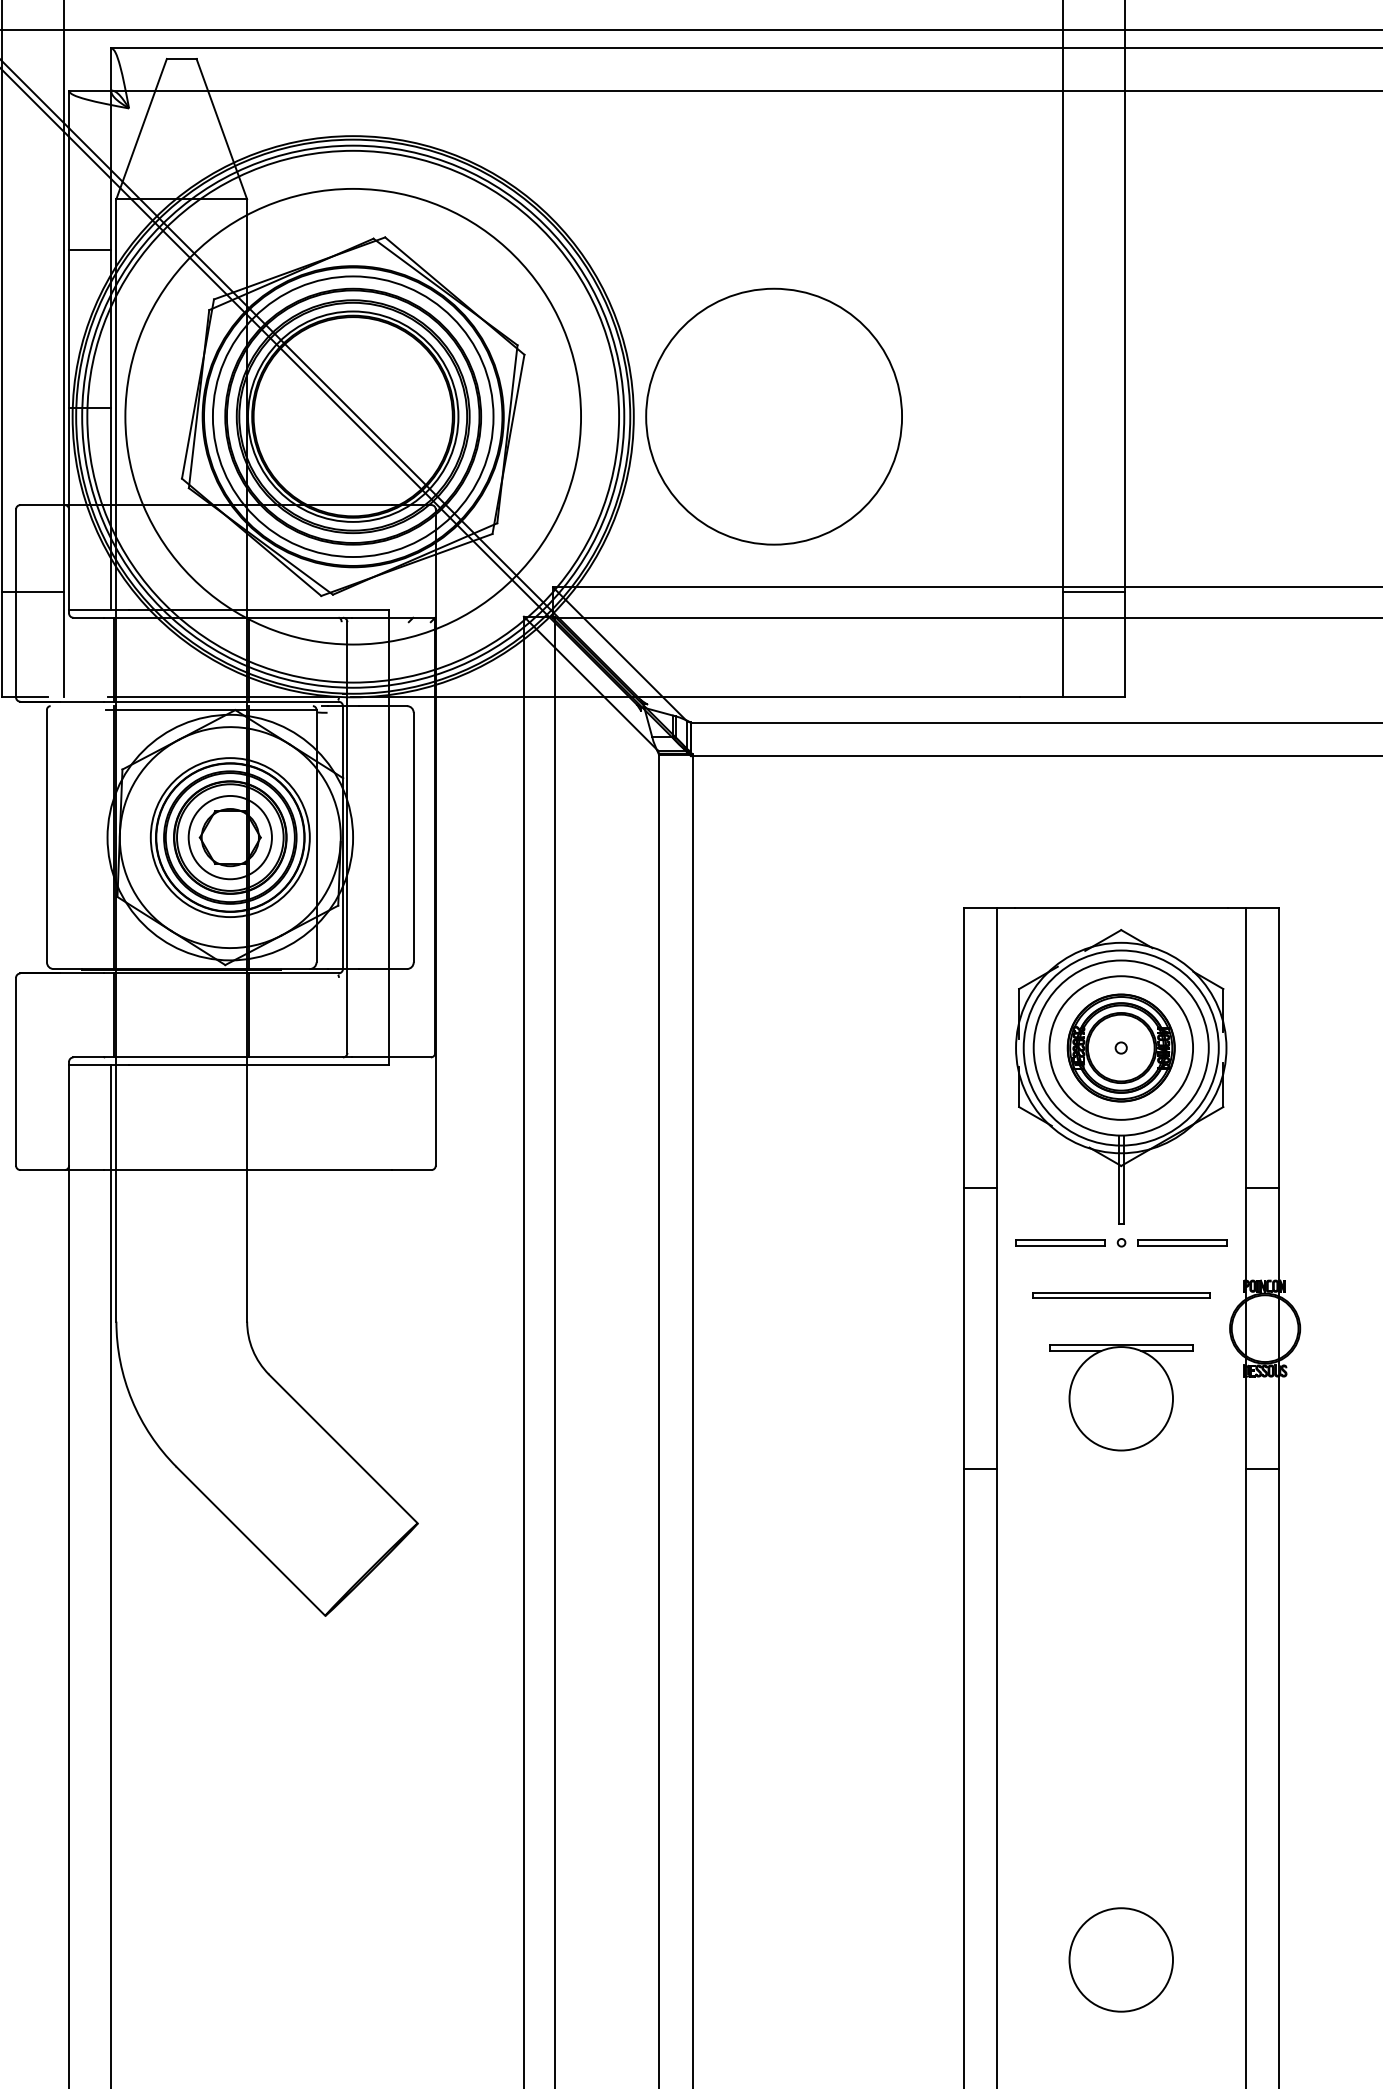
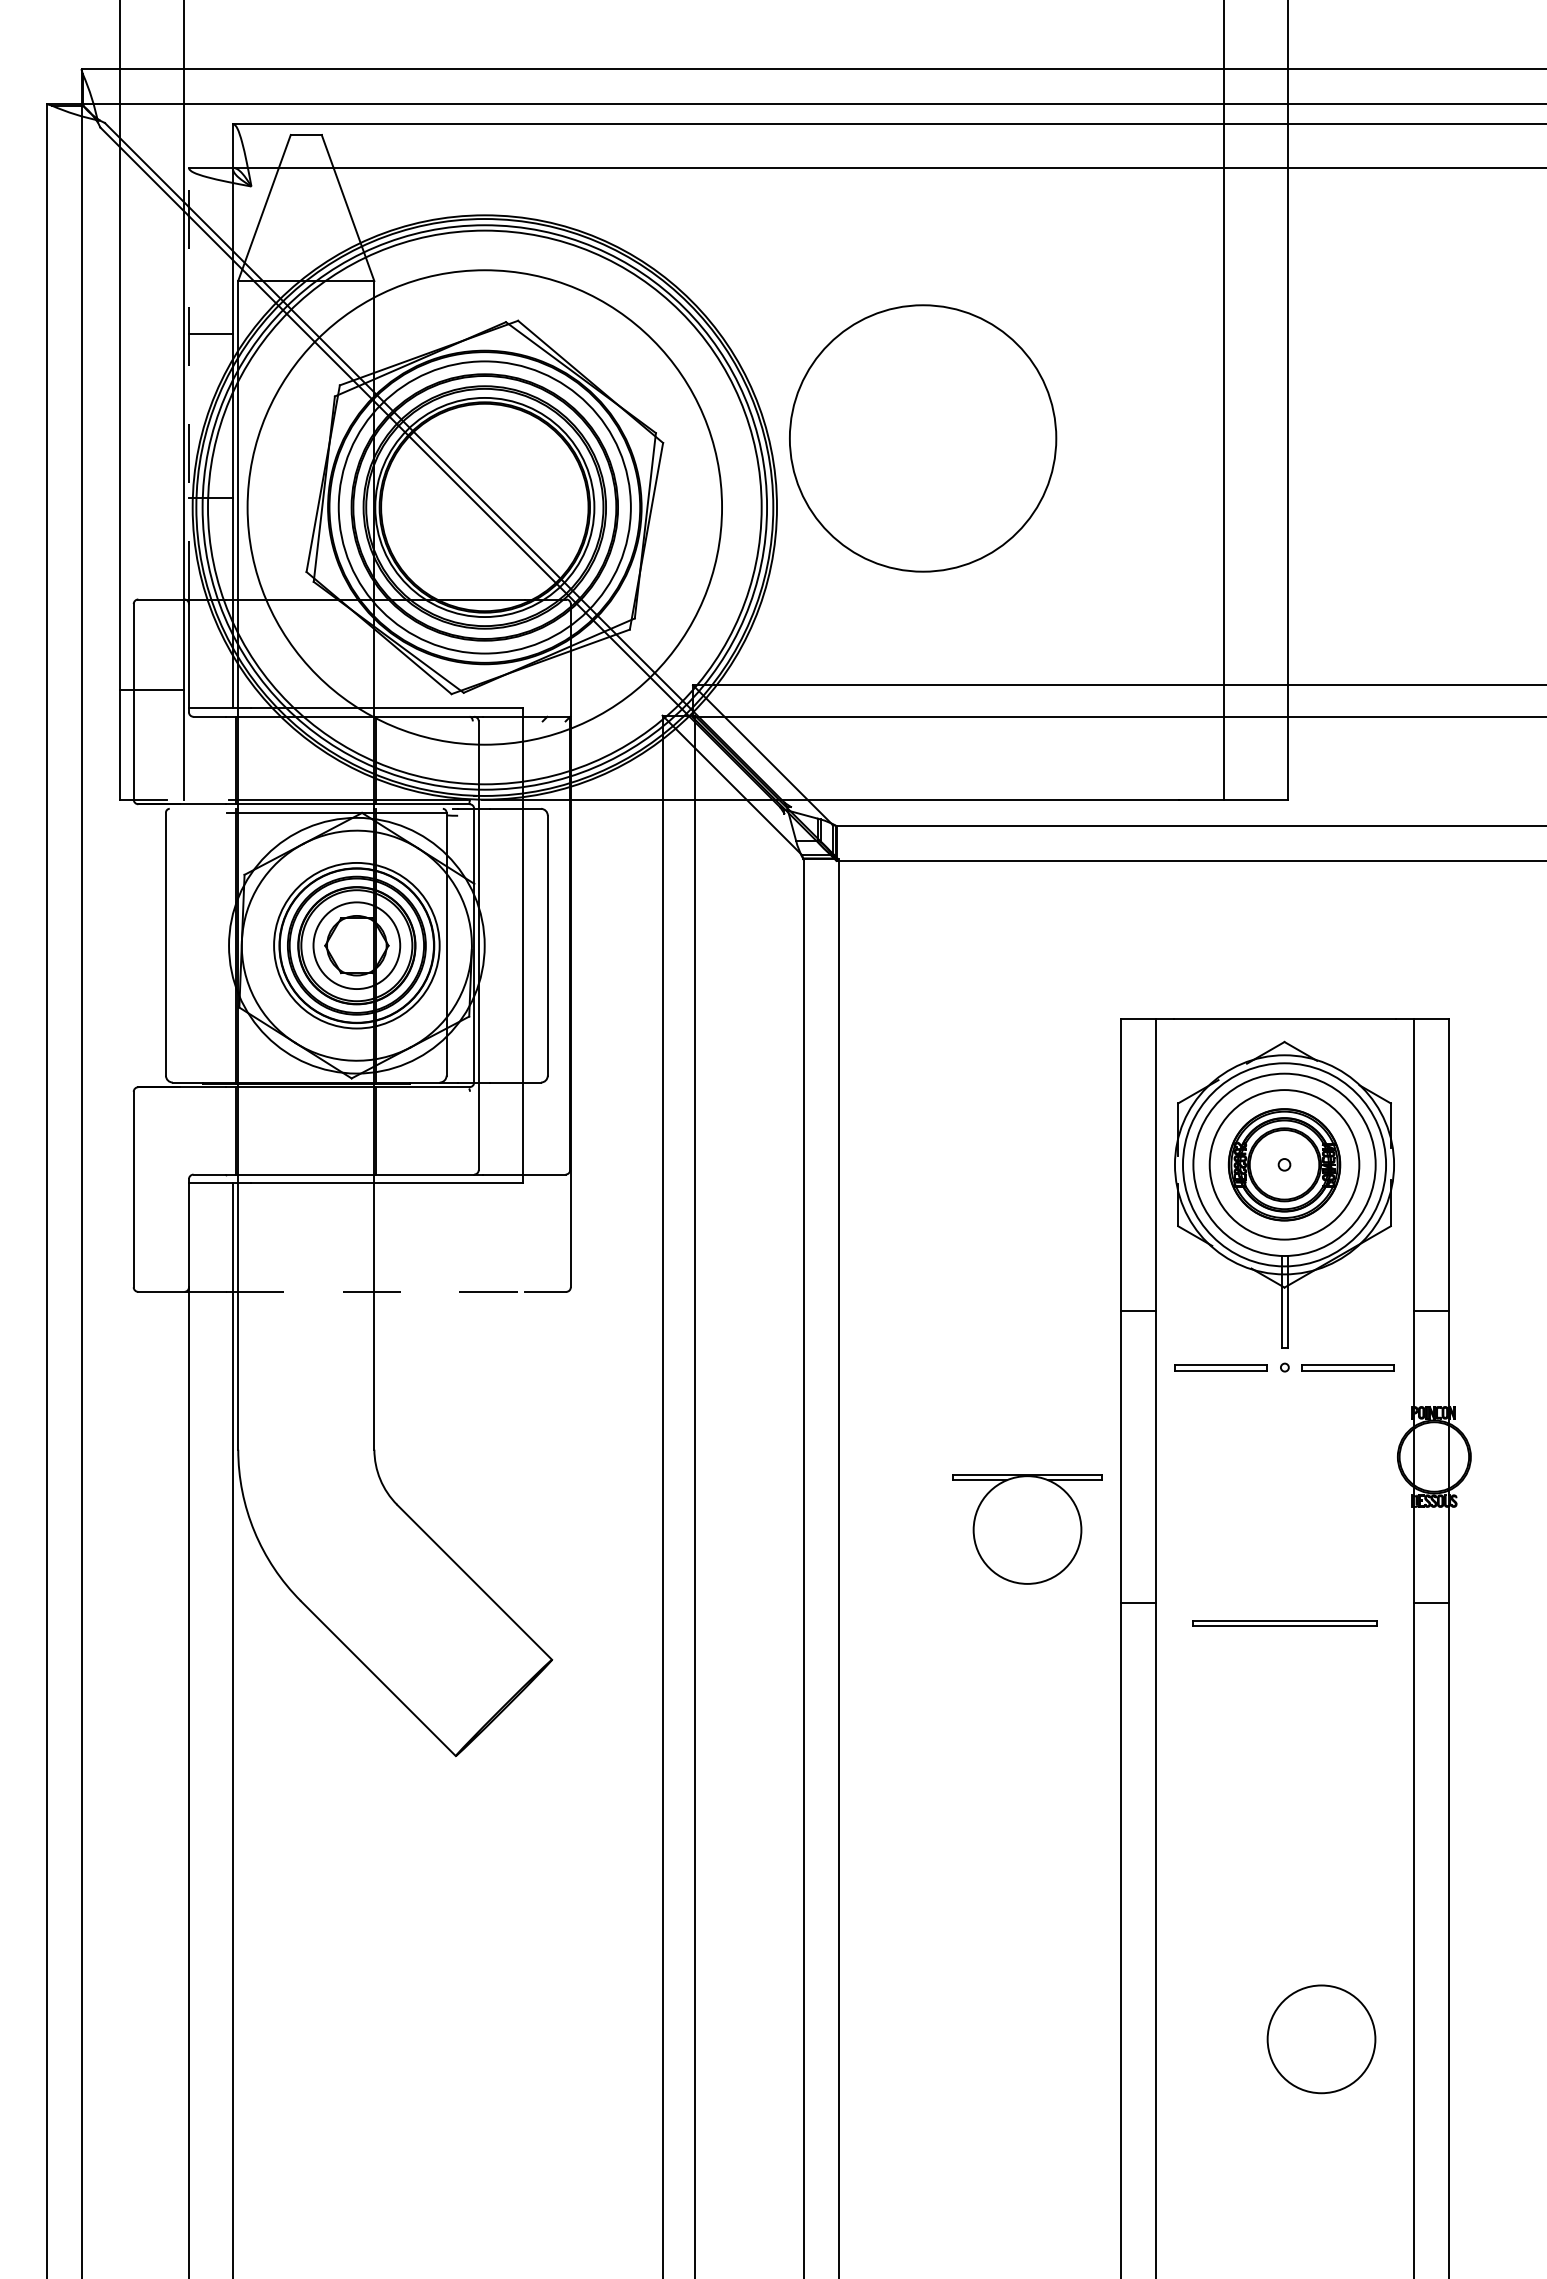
line: (68, 297) -> (188, 383), solid -> dashed
circle: (774, 416) -> (923, 438), moved
line: (1094, 592) -> (1256, 690), removed
line: (248, 1169) -> (375, 1291), solid -> dashed
part: (1121, 1295) -> (1284, 1623), moved
part: (1121, 1398) -> (1027, 1529), moved
circle: (1121, 1960) -> (1321, 2039), moved

